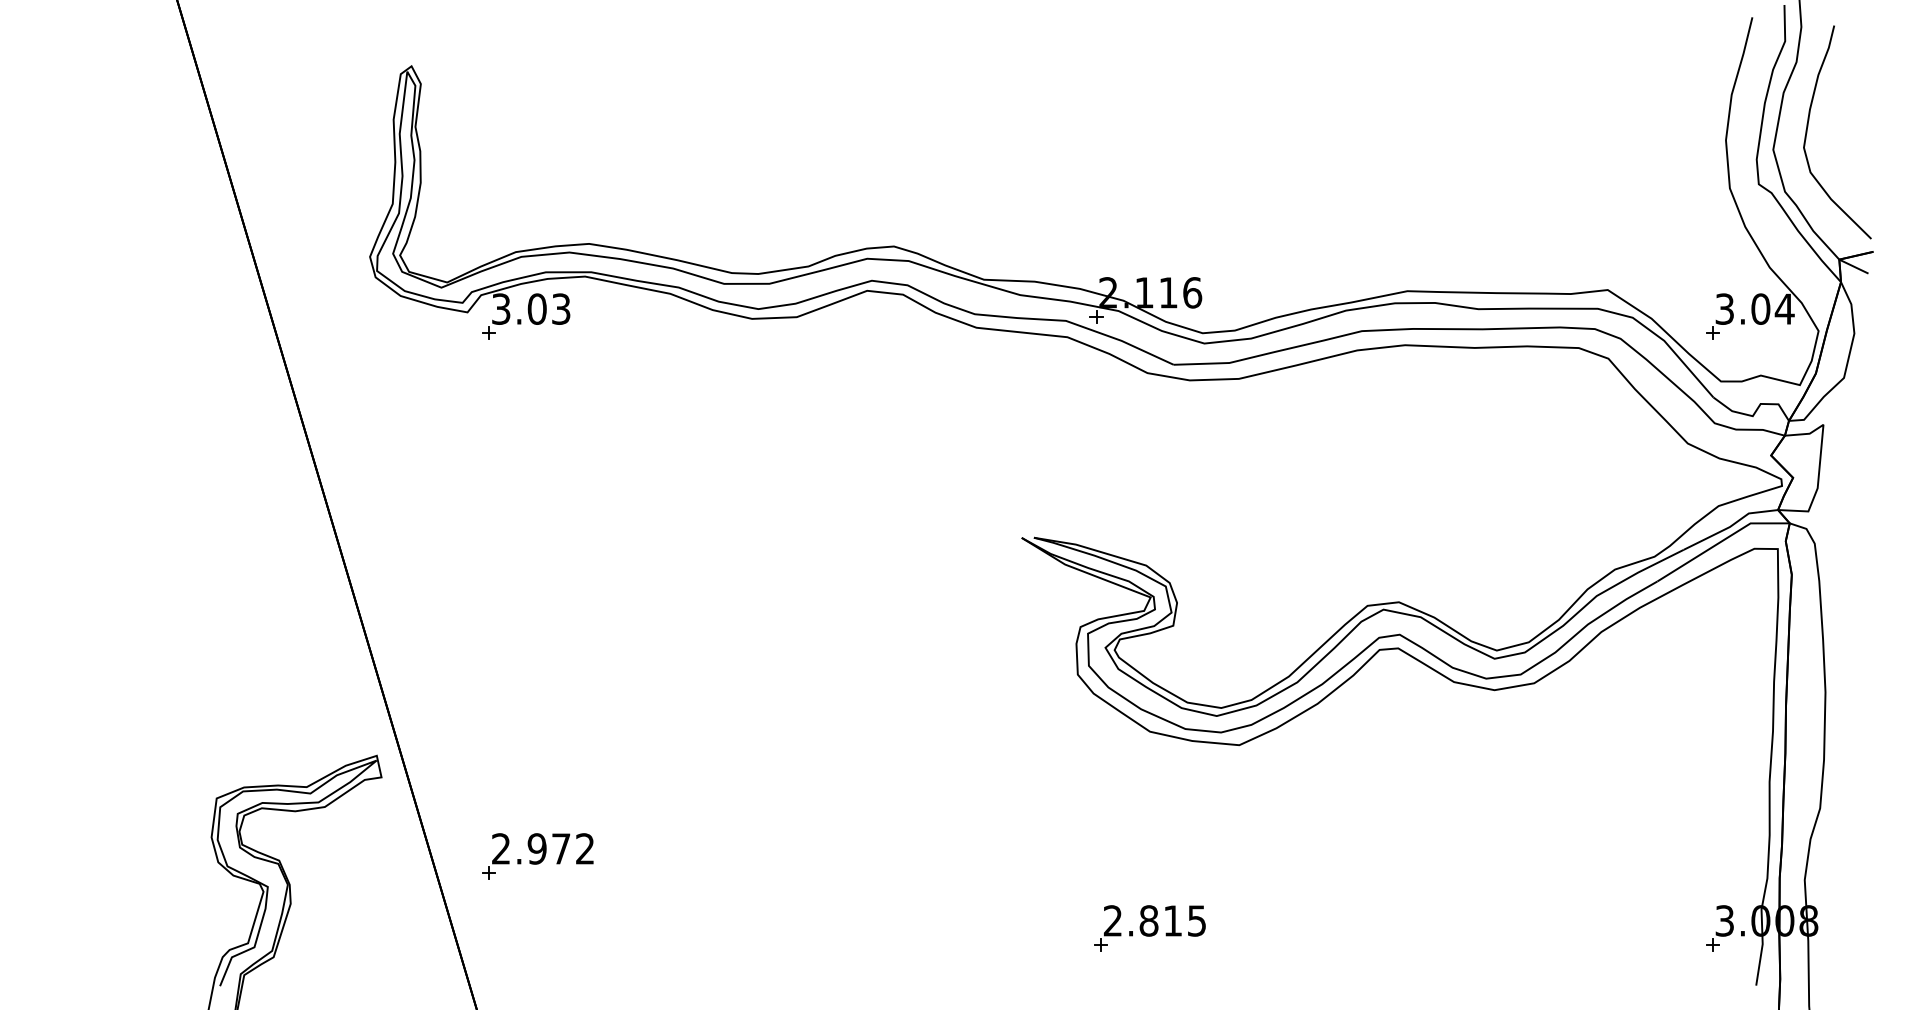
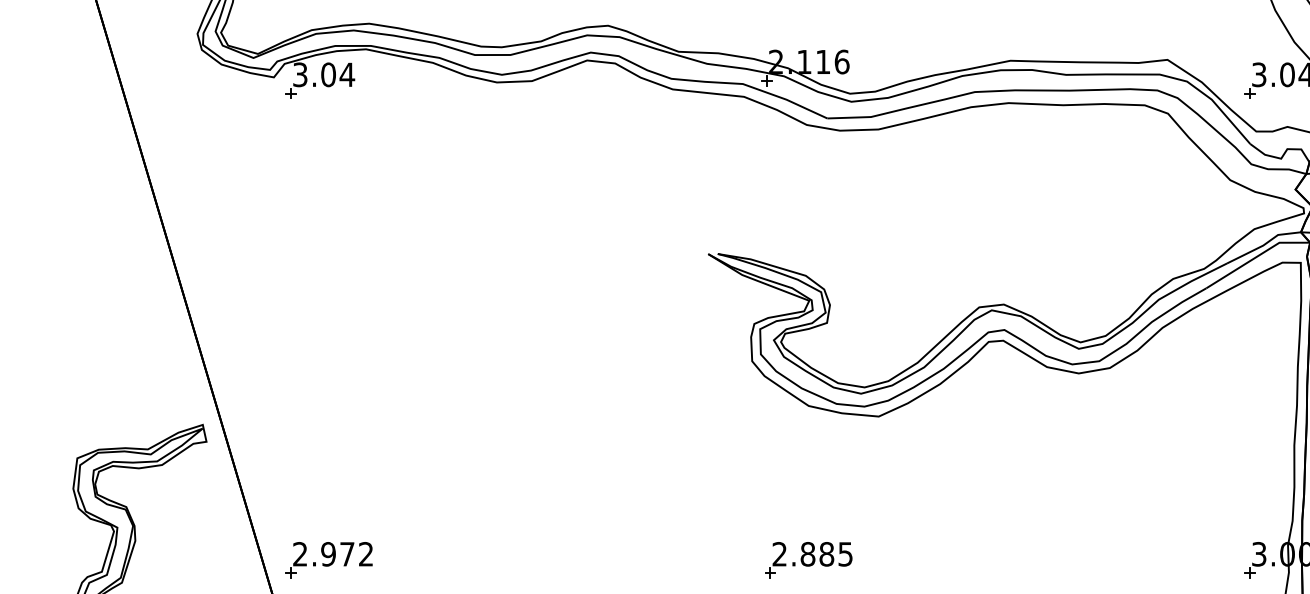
text: (561, 308) -> (347, 74), 3.03 -> 3.04
part: (537, 856) -> (328, 560), moved
text: (1172, 920) -> (826, 553), 2.815 -> 2.885

